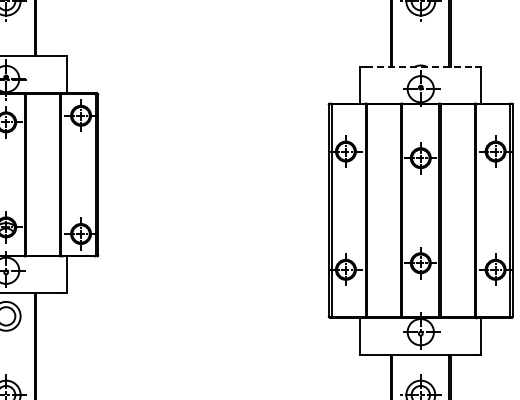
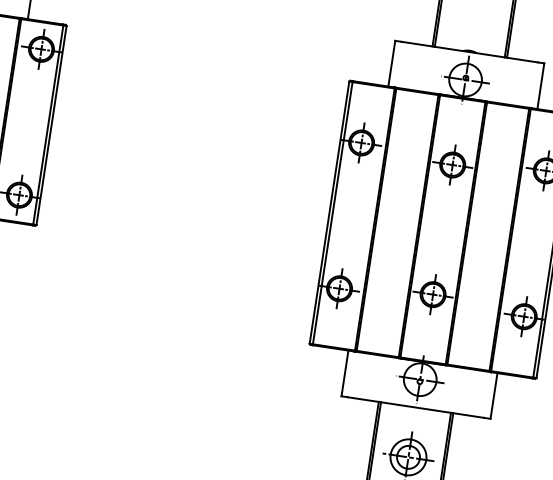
line: (421, 66) -> (470, 52), dashed -> solid

